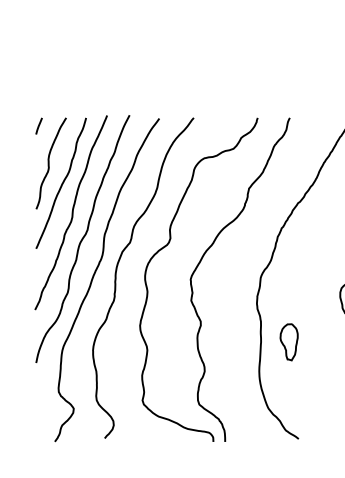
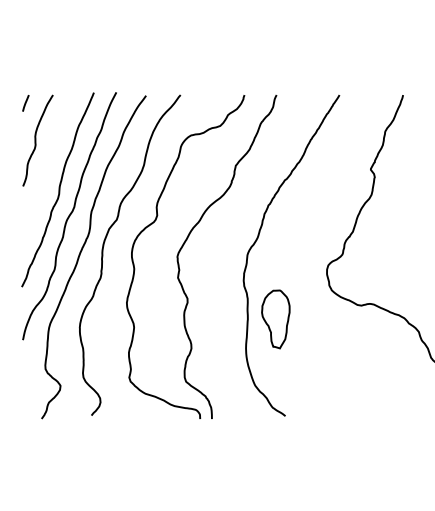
curve: (61, 183) -> (48, 160), removed
part: (288, 342) -> (275, 319), size x1.6

